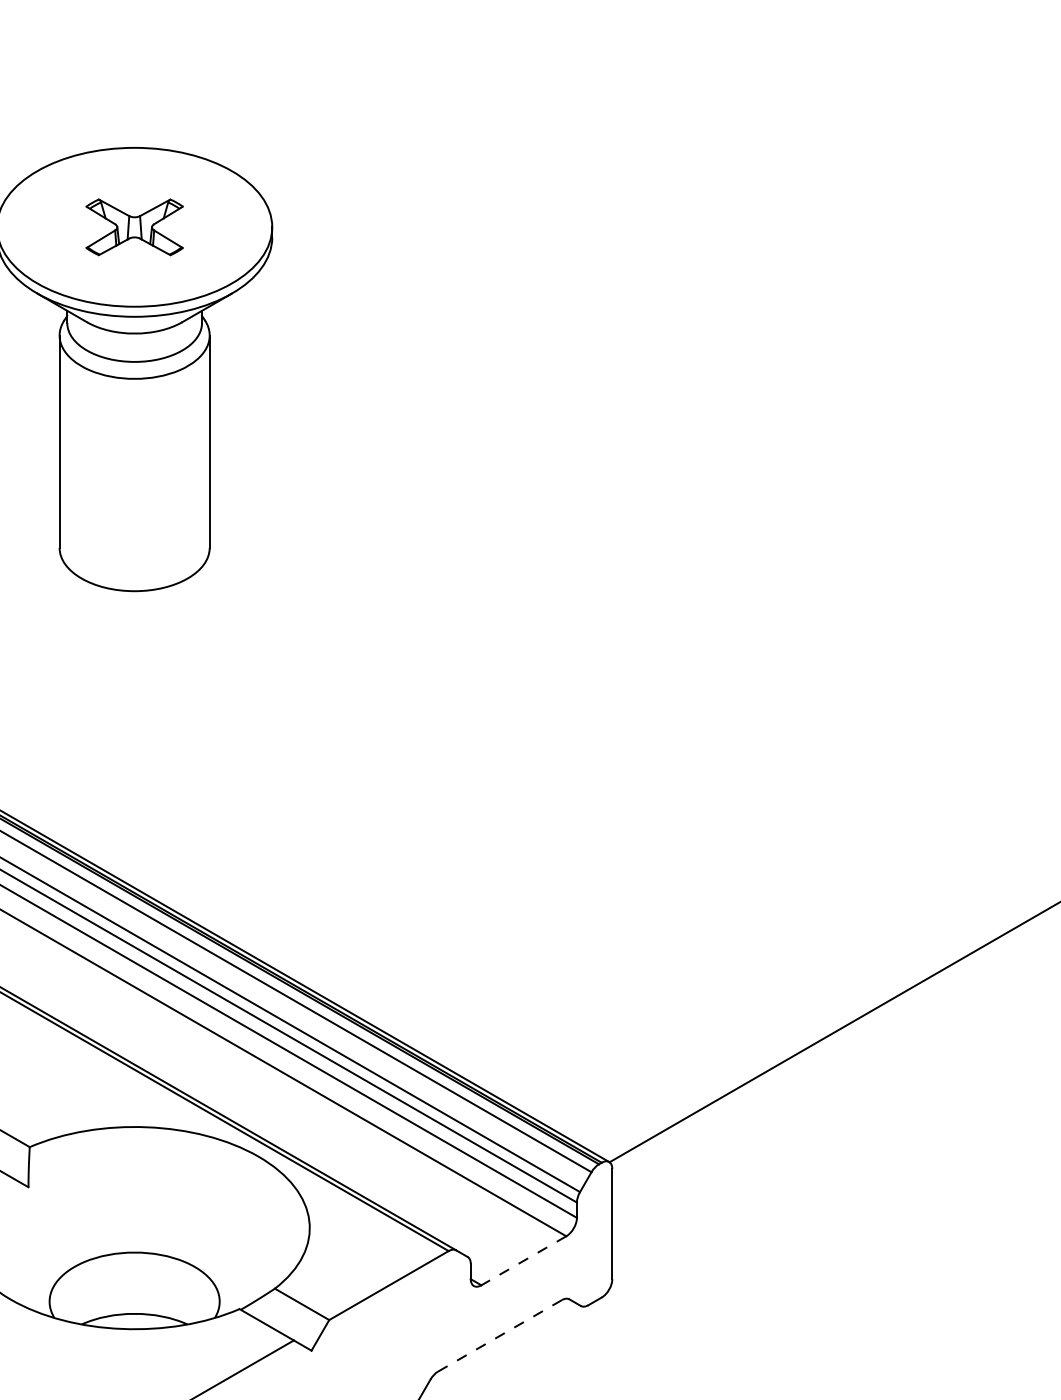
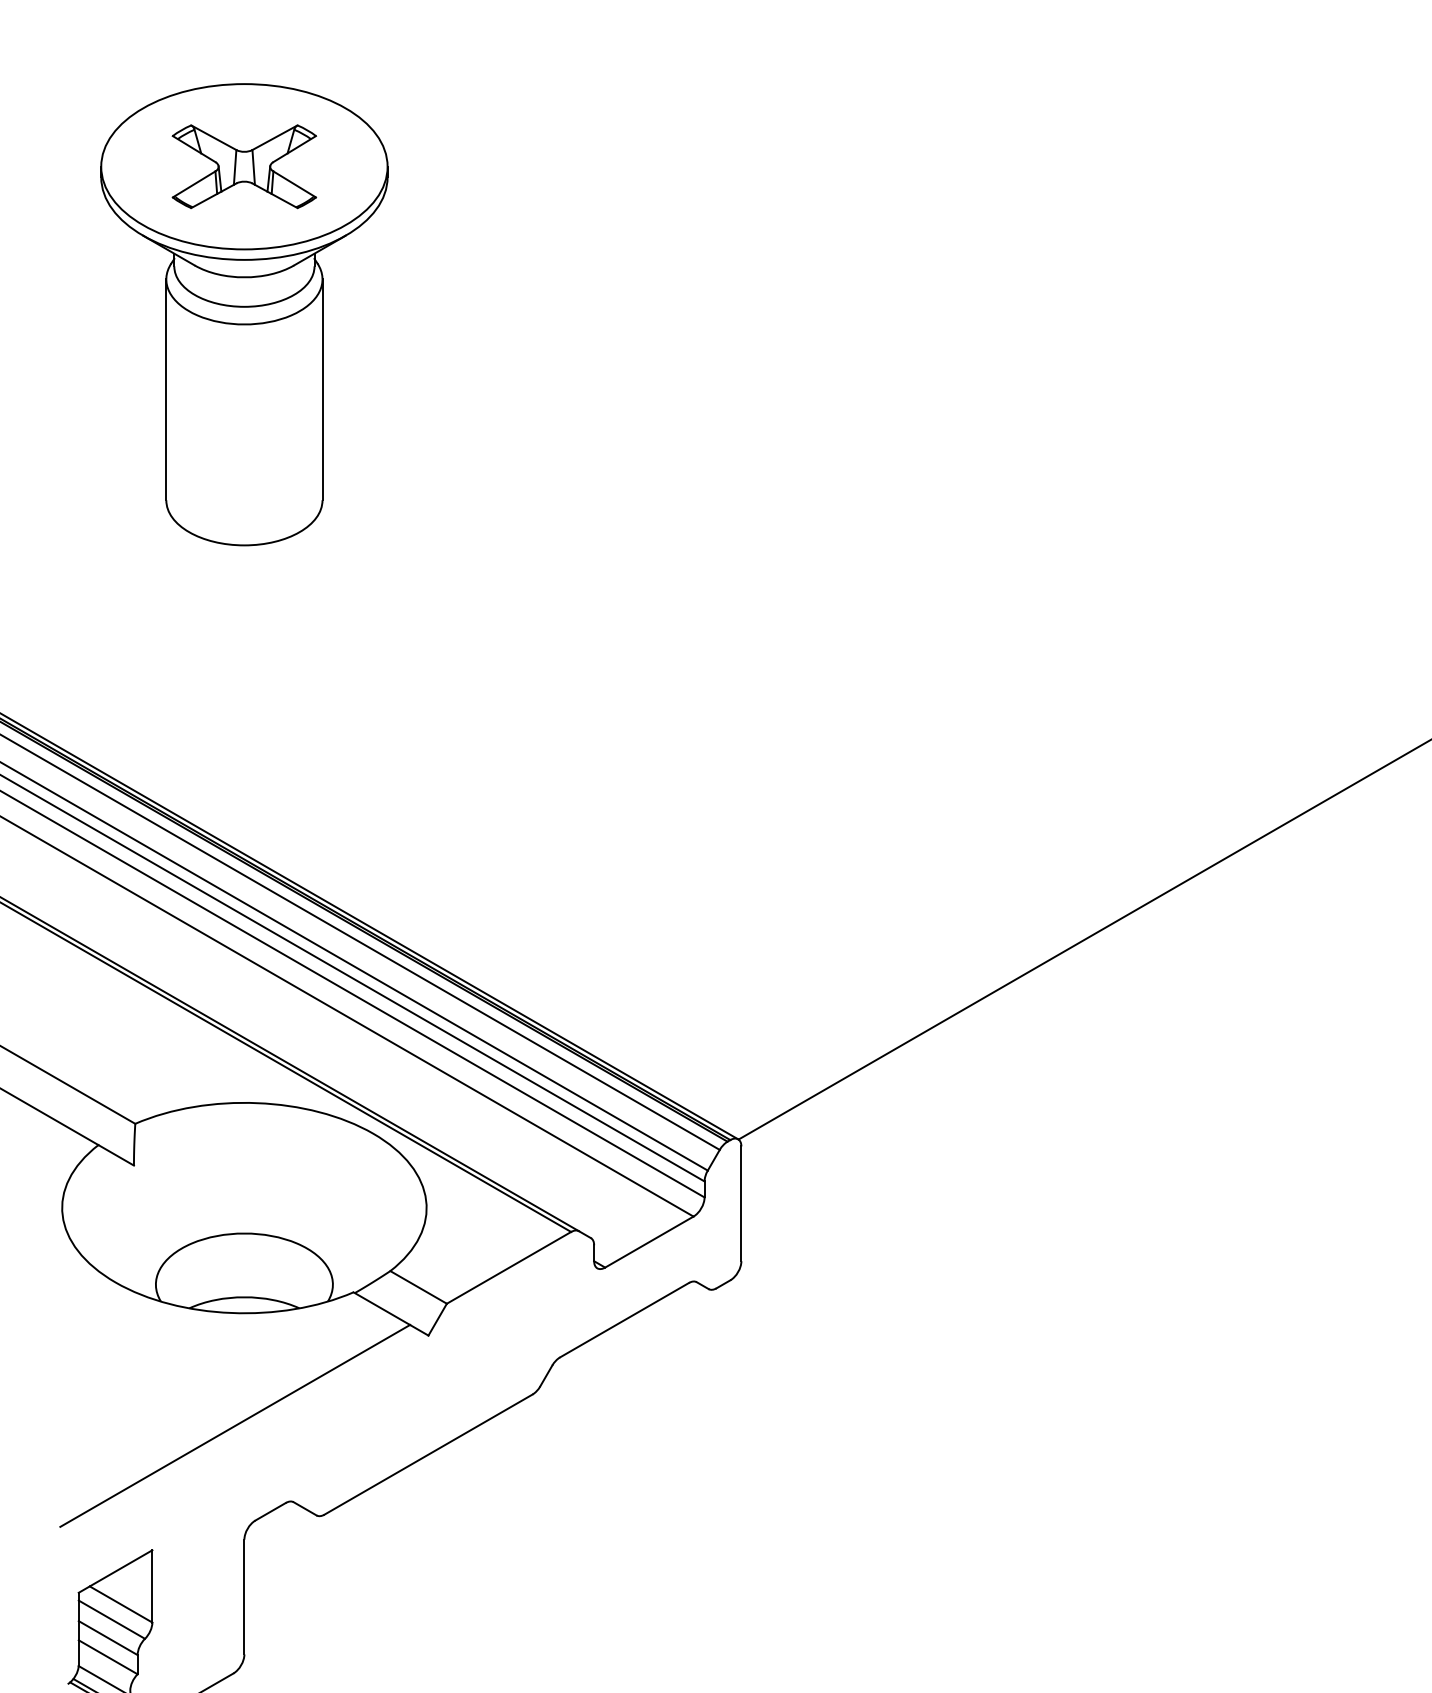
part: (134, 227) -> (244, 166), size x1.43
line: (523, 1261) -> (648, 1242), dashed -> solid
line: (499, 1335) -> (624, 1319), dashed -> solid

